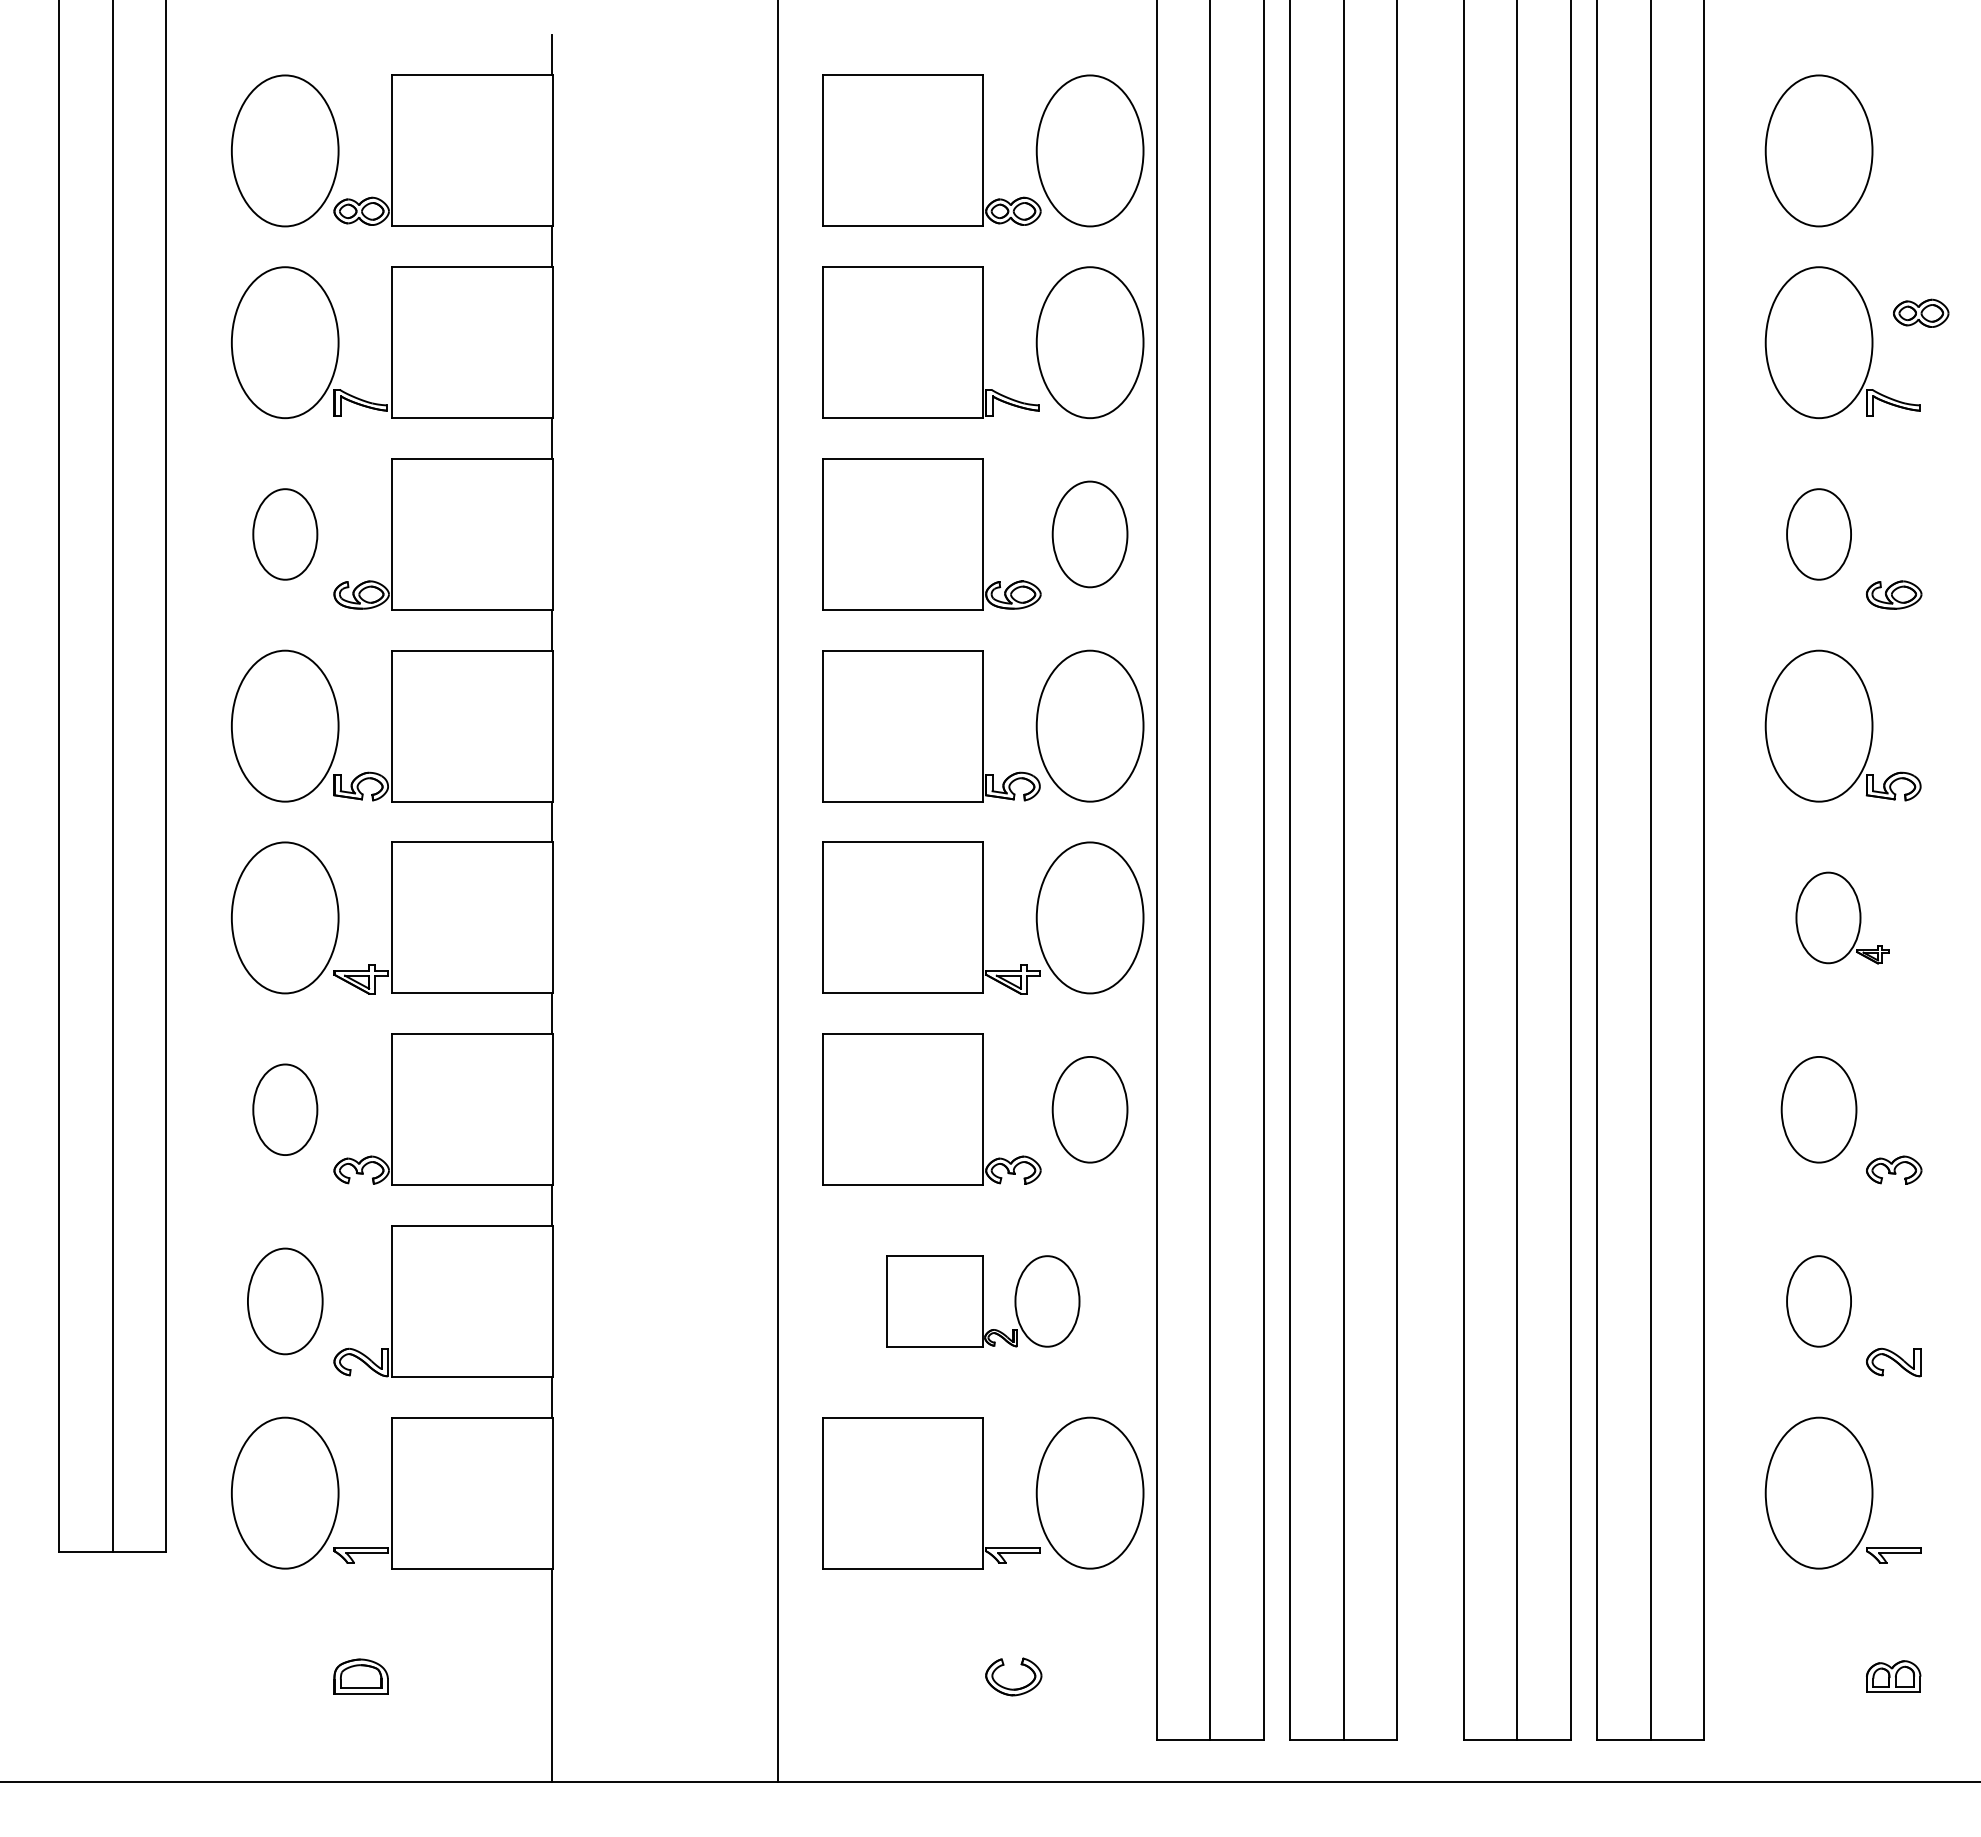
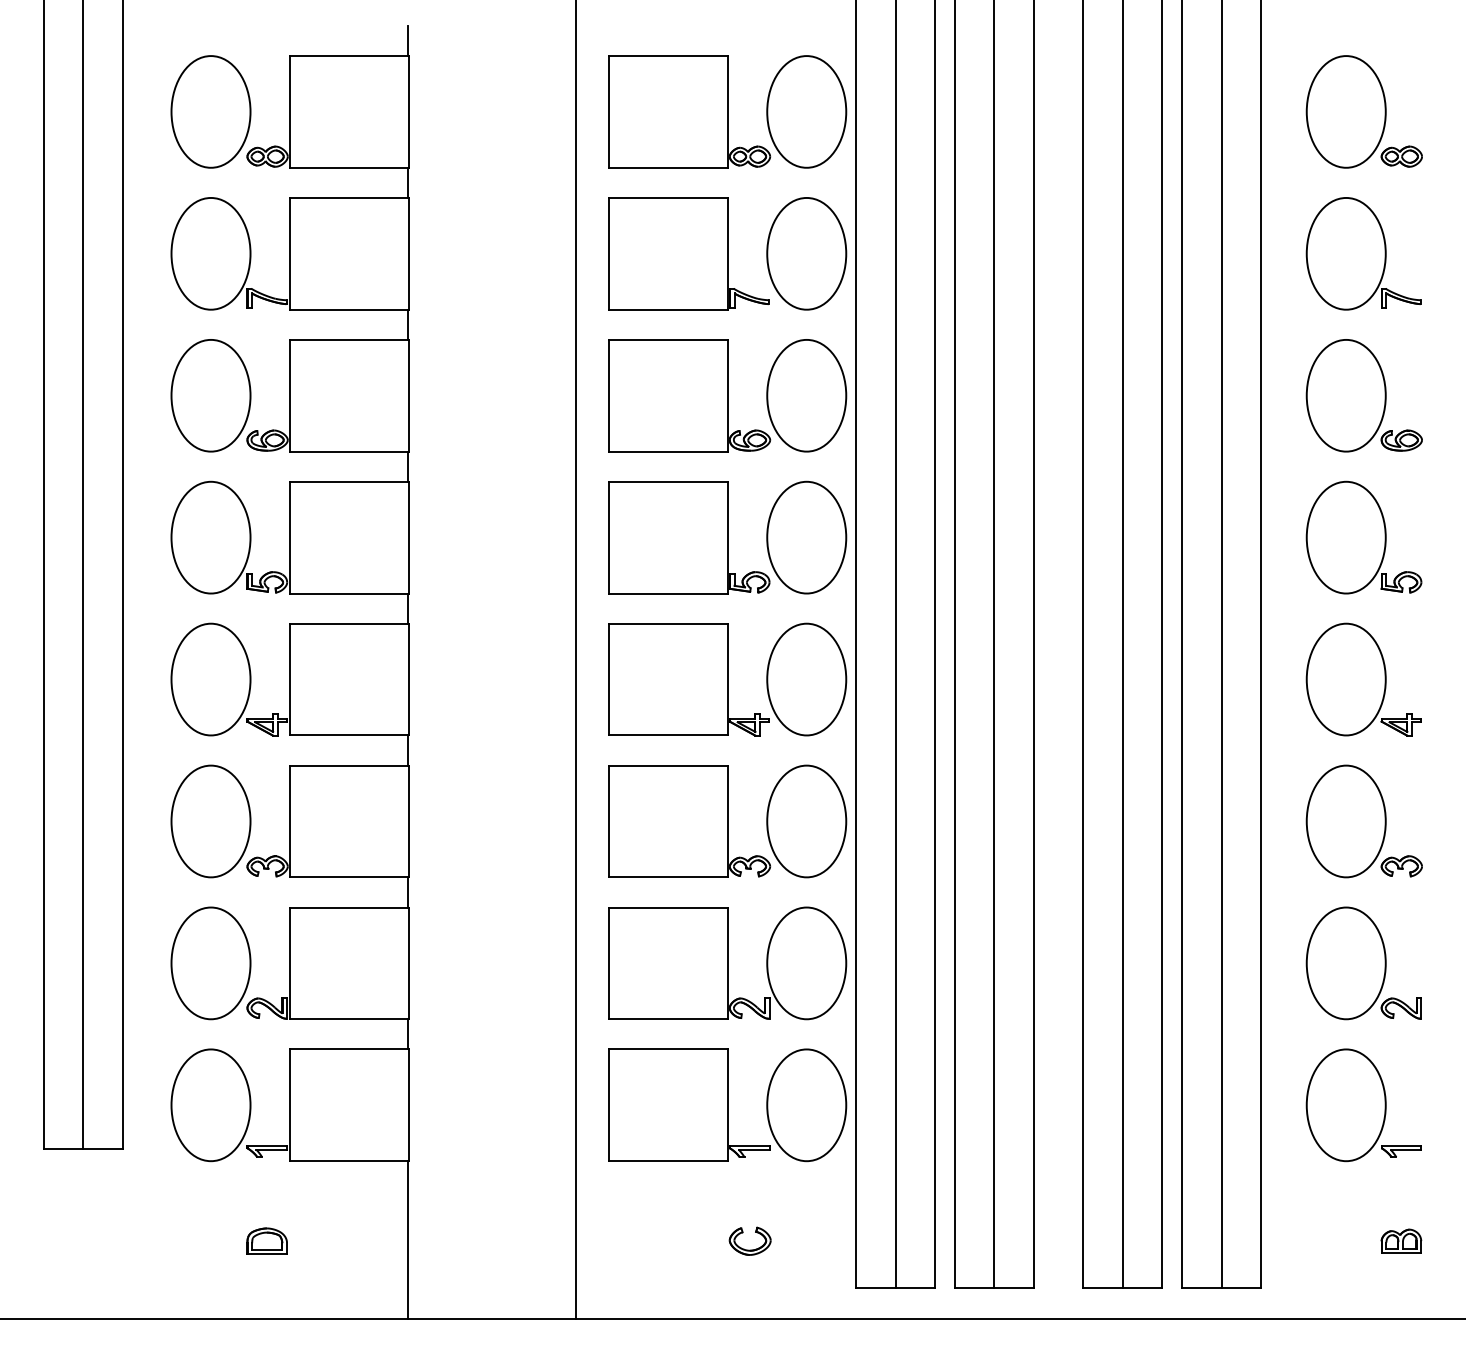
part: (1921, 312) -> (1402, 156), moved
part: (285, 534) -> (211, 395), size x1.67
part: (1089, 534) -> (806, 395), size x1.43
part: (1818, 534) -> (1345, 395), size x1.67
part: (1842, 917) -> (1363, 679), size x1.67
part: (285, 1109) -> (211, 821), size x1.67
part: (1089, 1109) -> (806, 821), size x1.43
part: (1818, 1109) -> (1345, 821), size x1.43
part: (285, 1301) -> (211, 963), size x1.43
part: (983, 1301) -> (727, 963), size x1.67
part: (1818, 1301) -> (1345, 963), size x1.67

